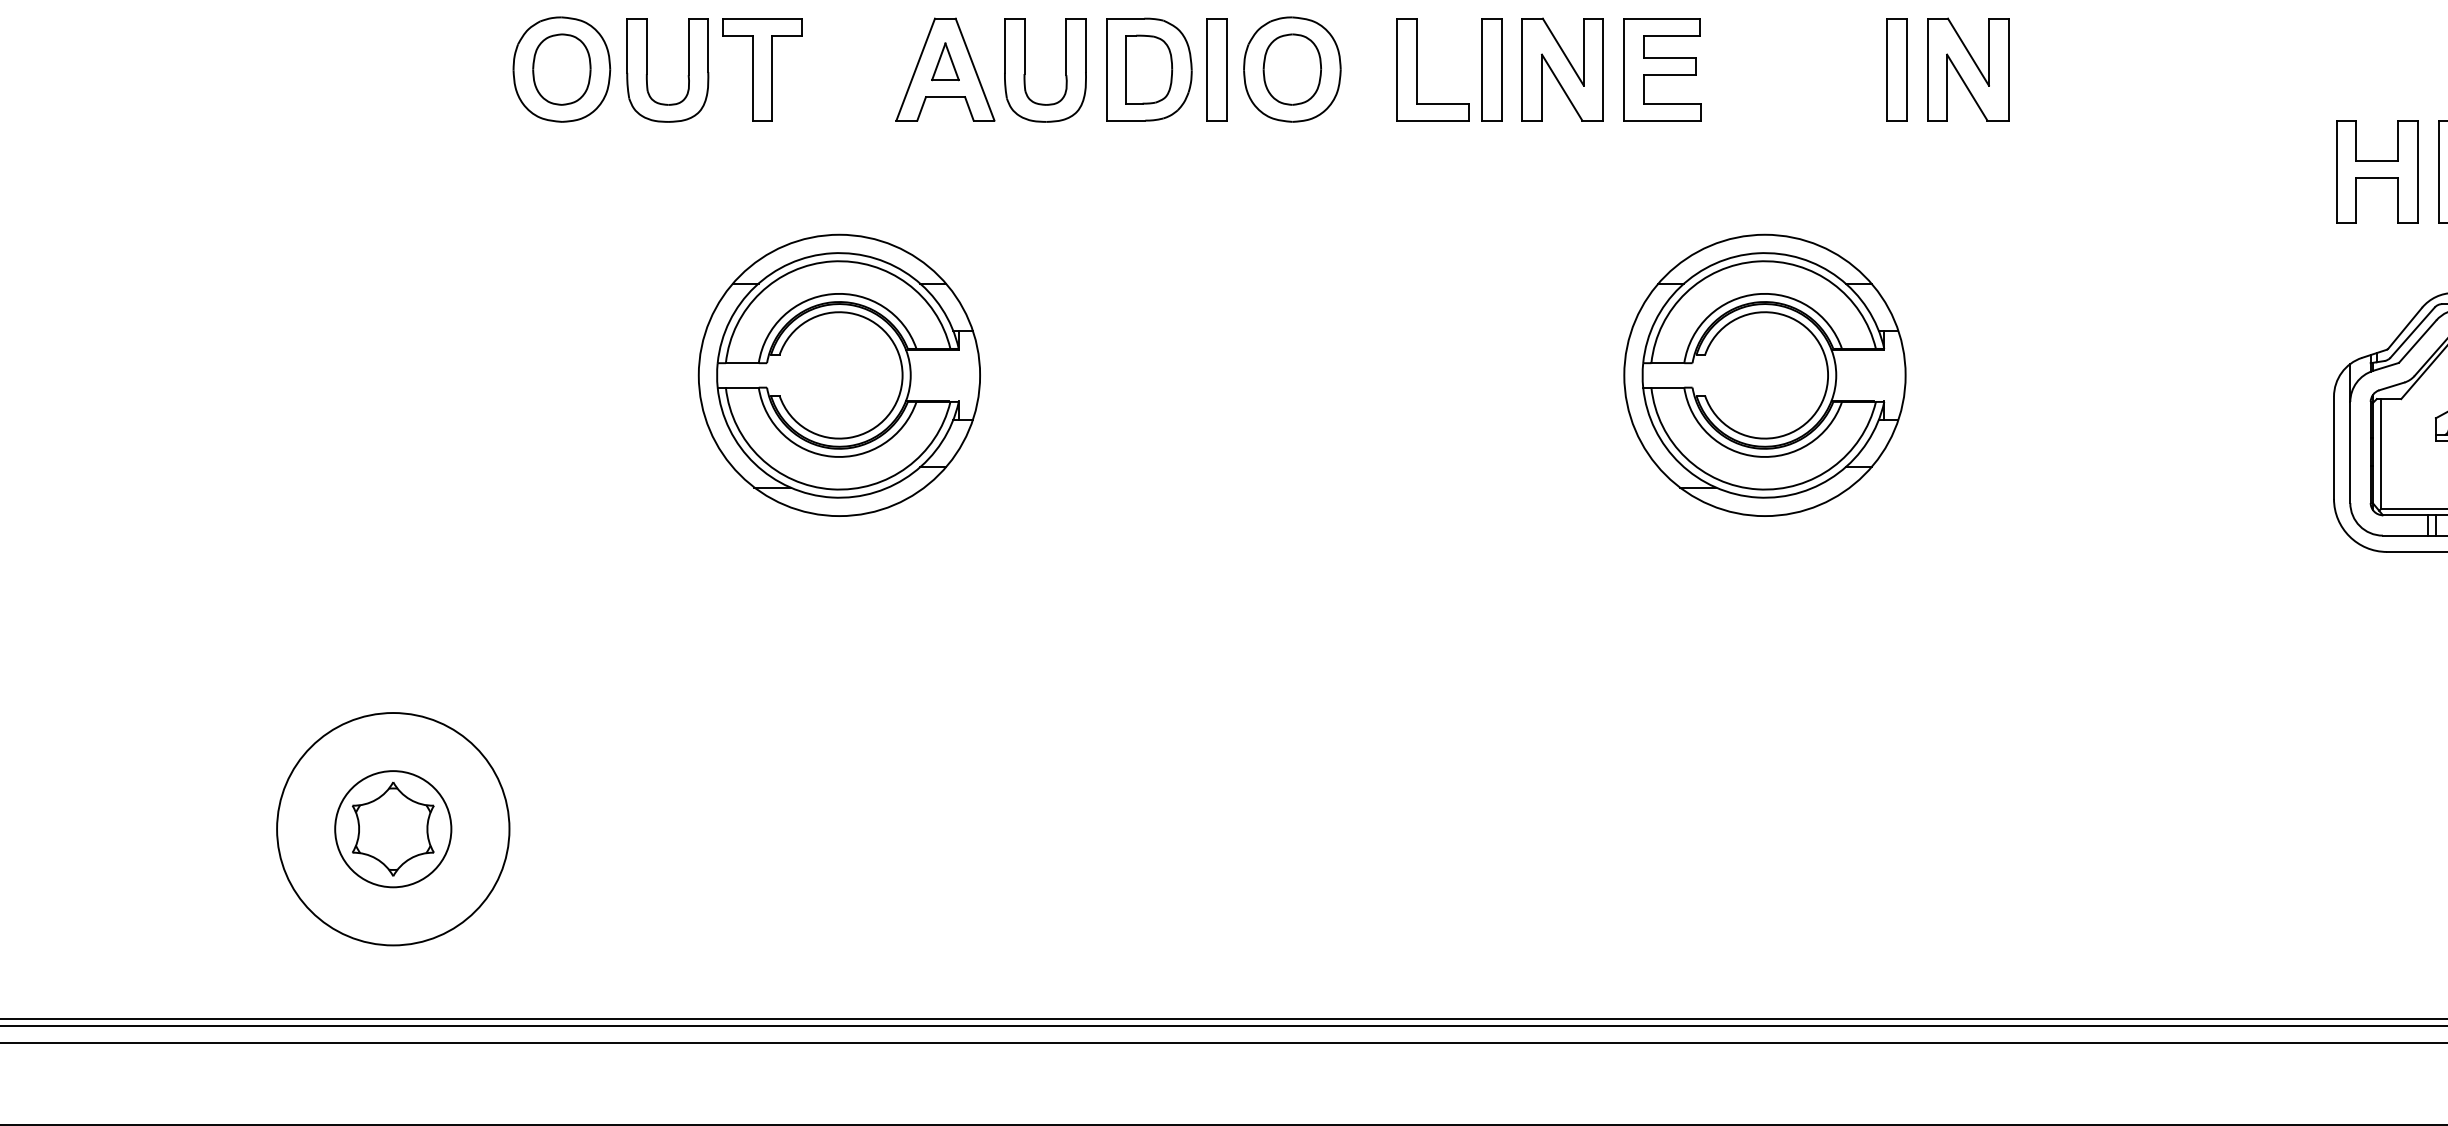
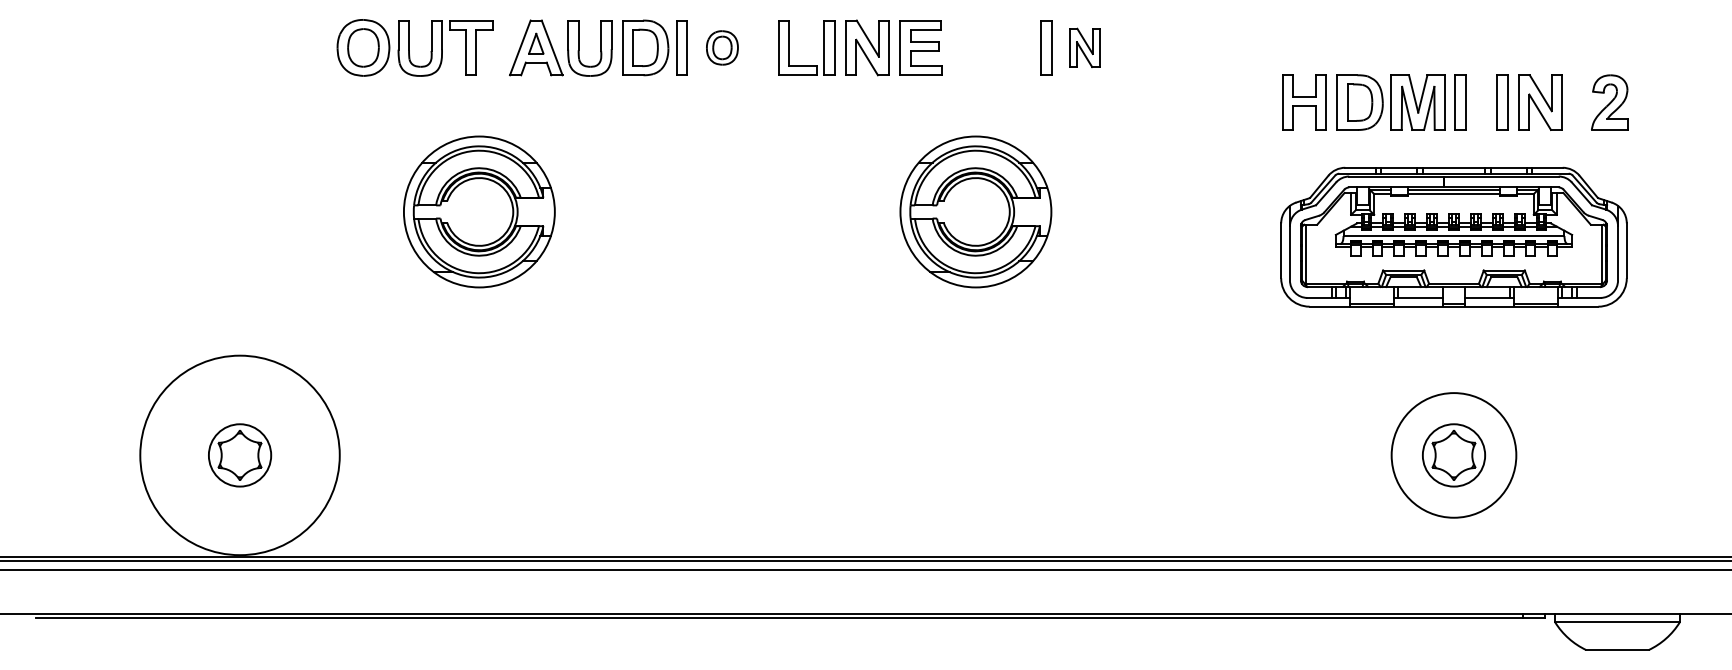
part: (656, 68) -> (414, 47), moved
part: (1292, 68) -> (722, 47), size x0.6
part: (1967, 68) -> (1084, 47), size x0.7
circle: (392, 829) -> (239, 455), size x1.6

